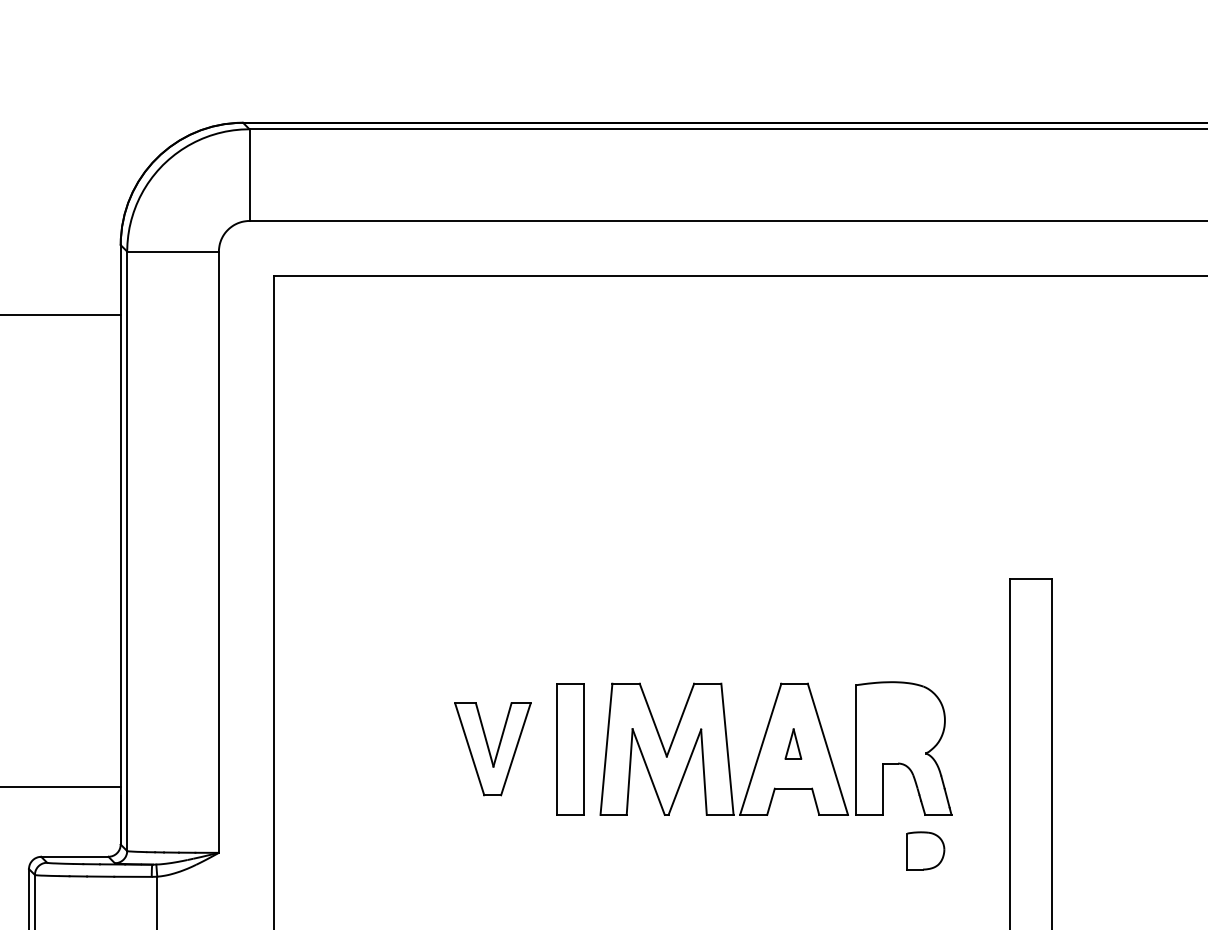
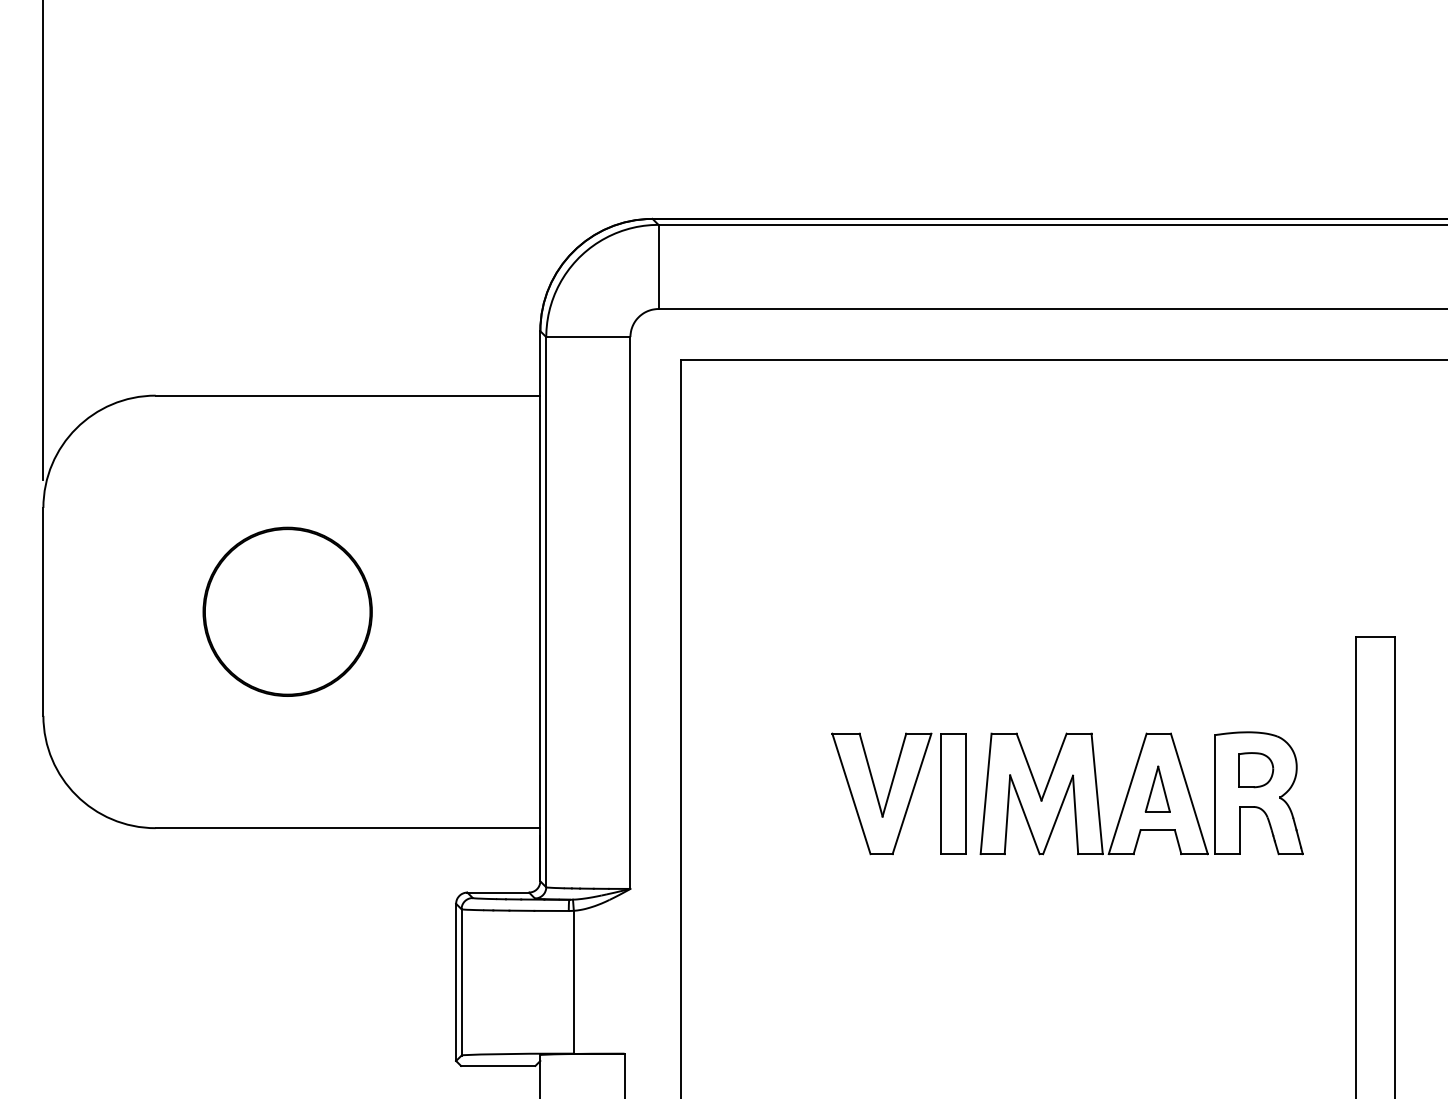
part: (793, 743) -> (1157, 788), size x1.67
part: (492, 748) -> (881, 793), size x1.43
part: (926, 851) -> (1256, 770), moved

